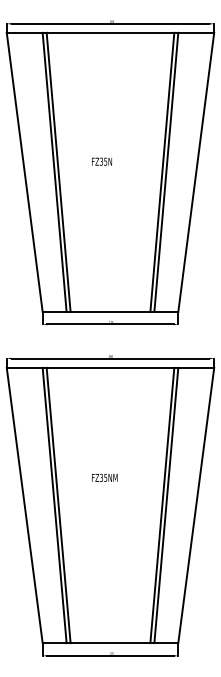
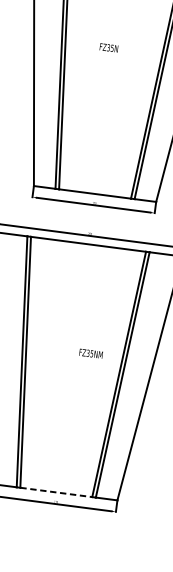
text: (101, 161) -> (108, 47), moved
text: (104, 477) -> (90, 353), moved
line: (110, 643) -> (56, 492), solid -> dashed

